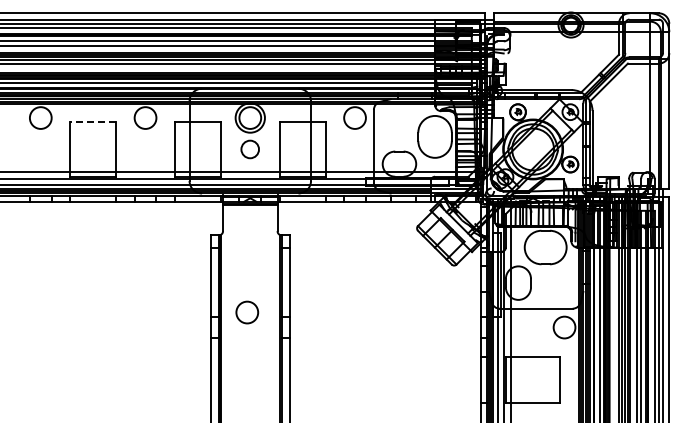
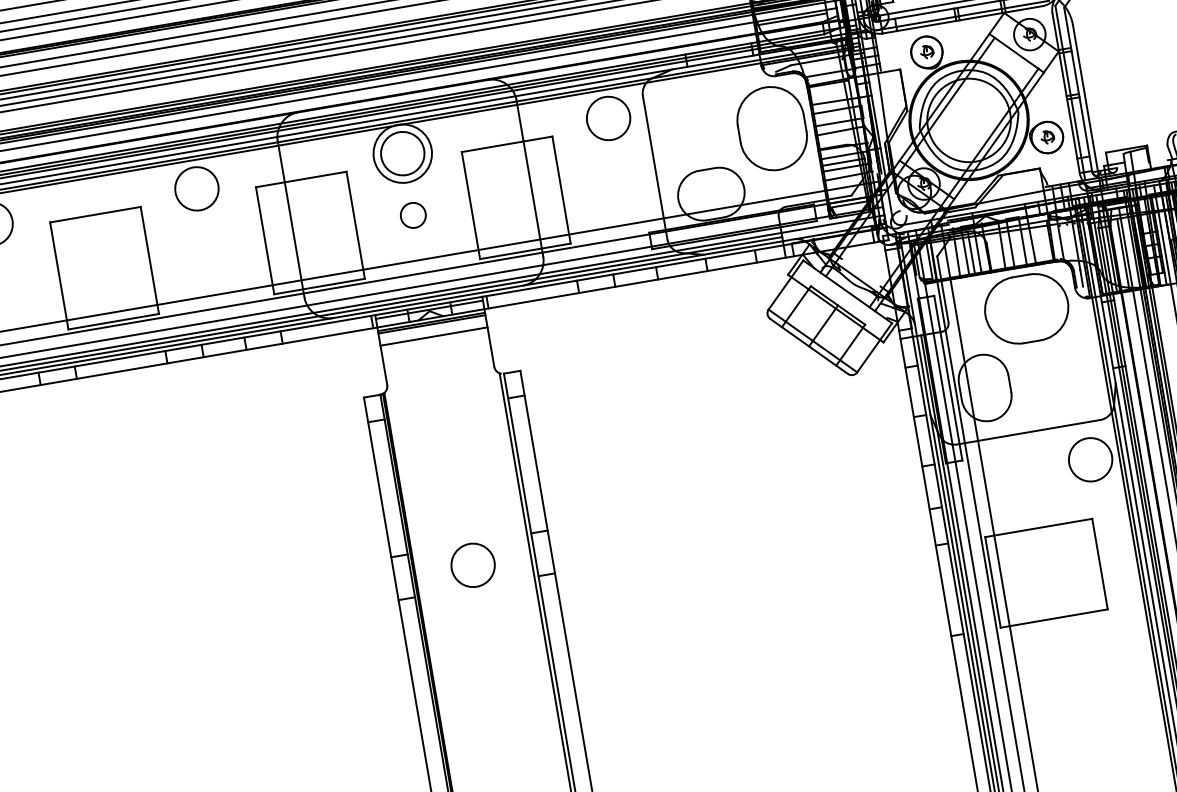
line: (92, 122) -> (94, 215), dashed -> solid
circle: (250, 149) -> (413, 215), size x0.71
line: (250, 211) -> (434, 337), added
circle: (247, 312) -> (473, 565), moved

